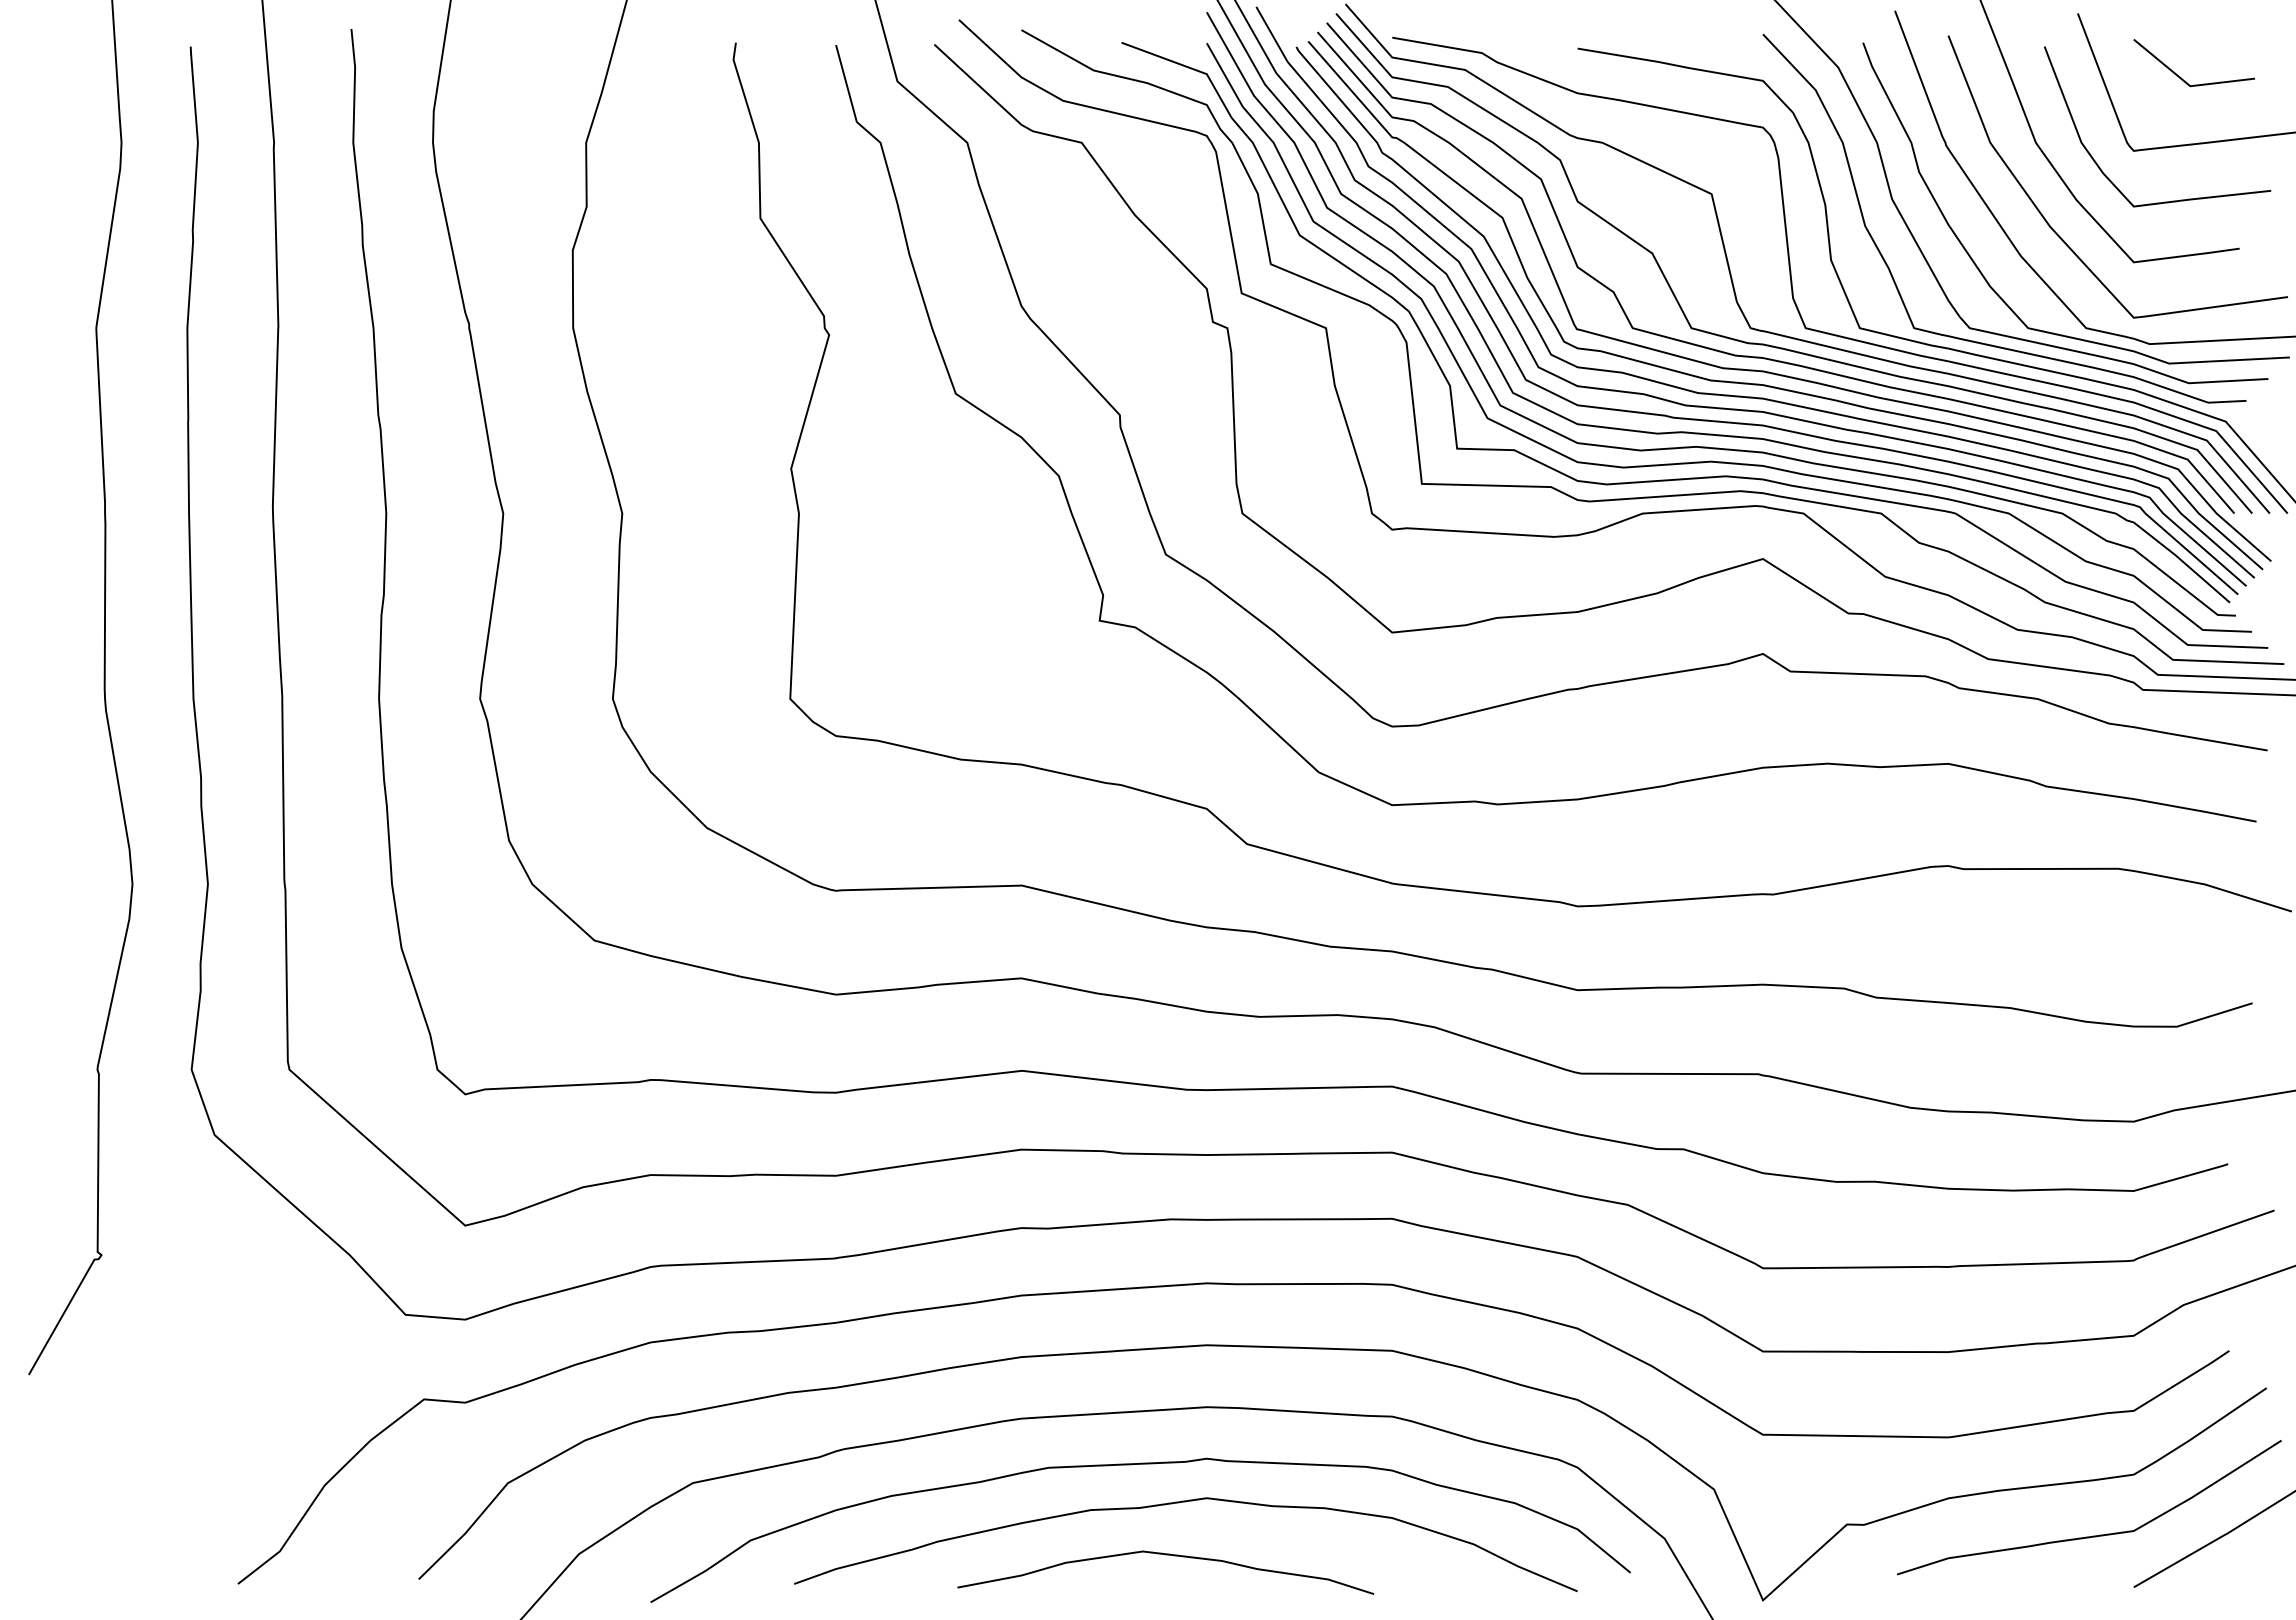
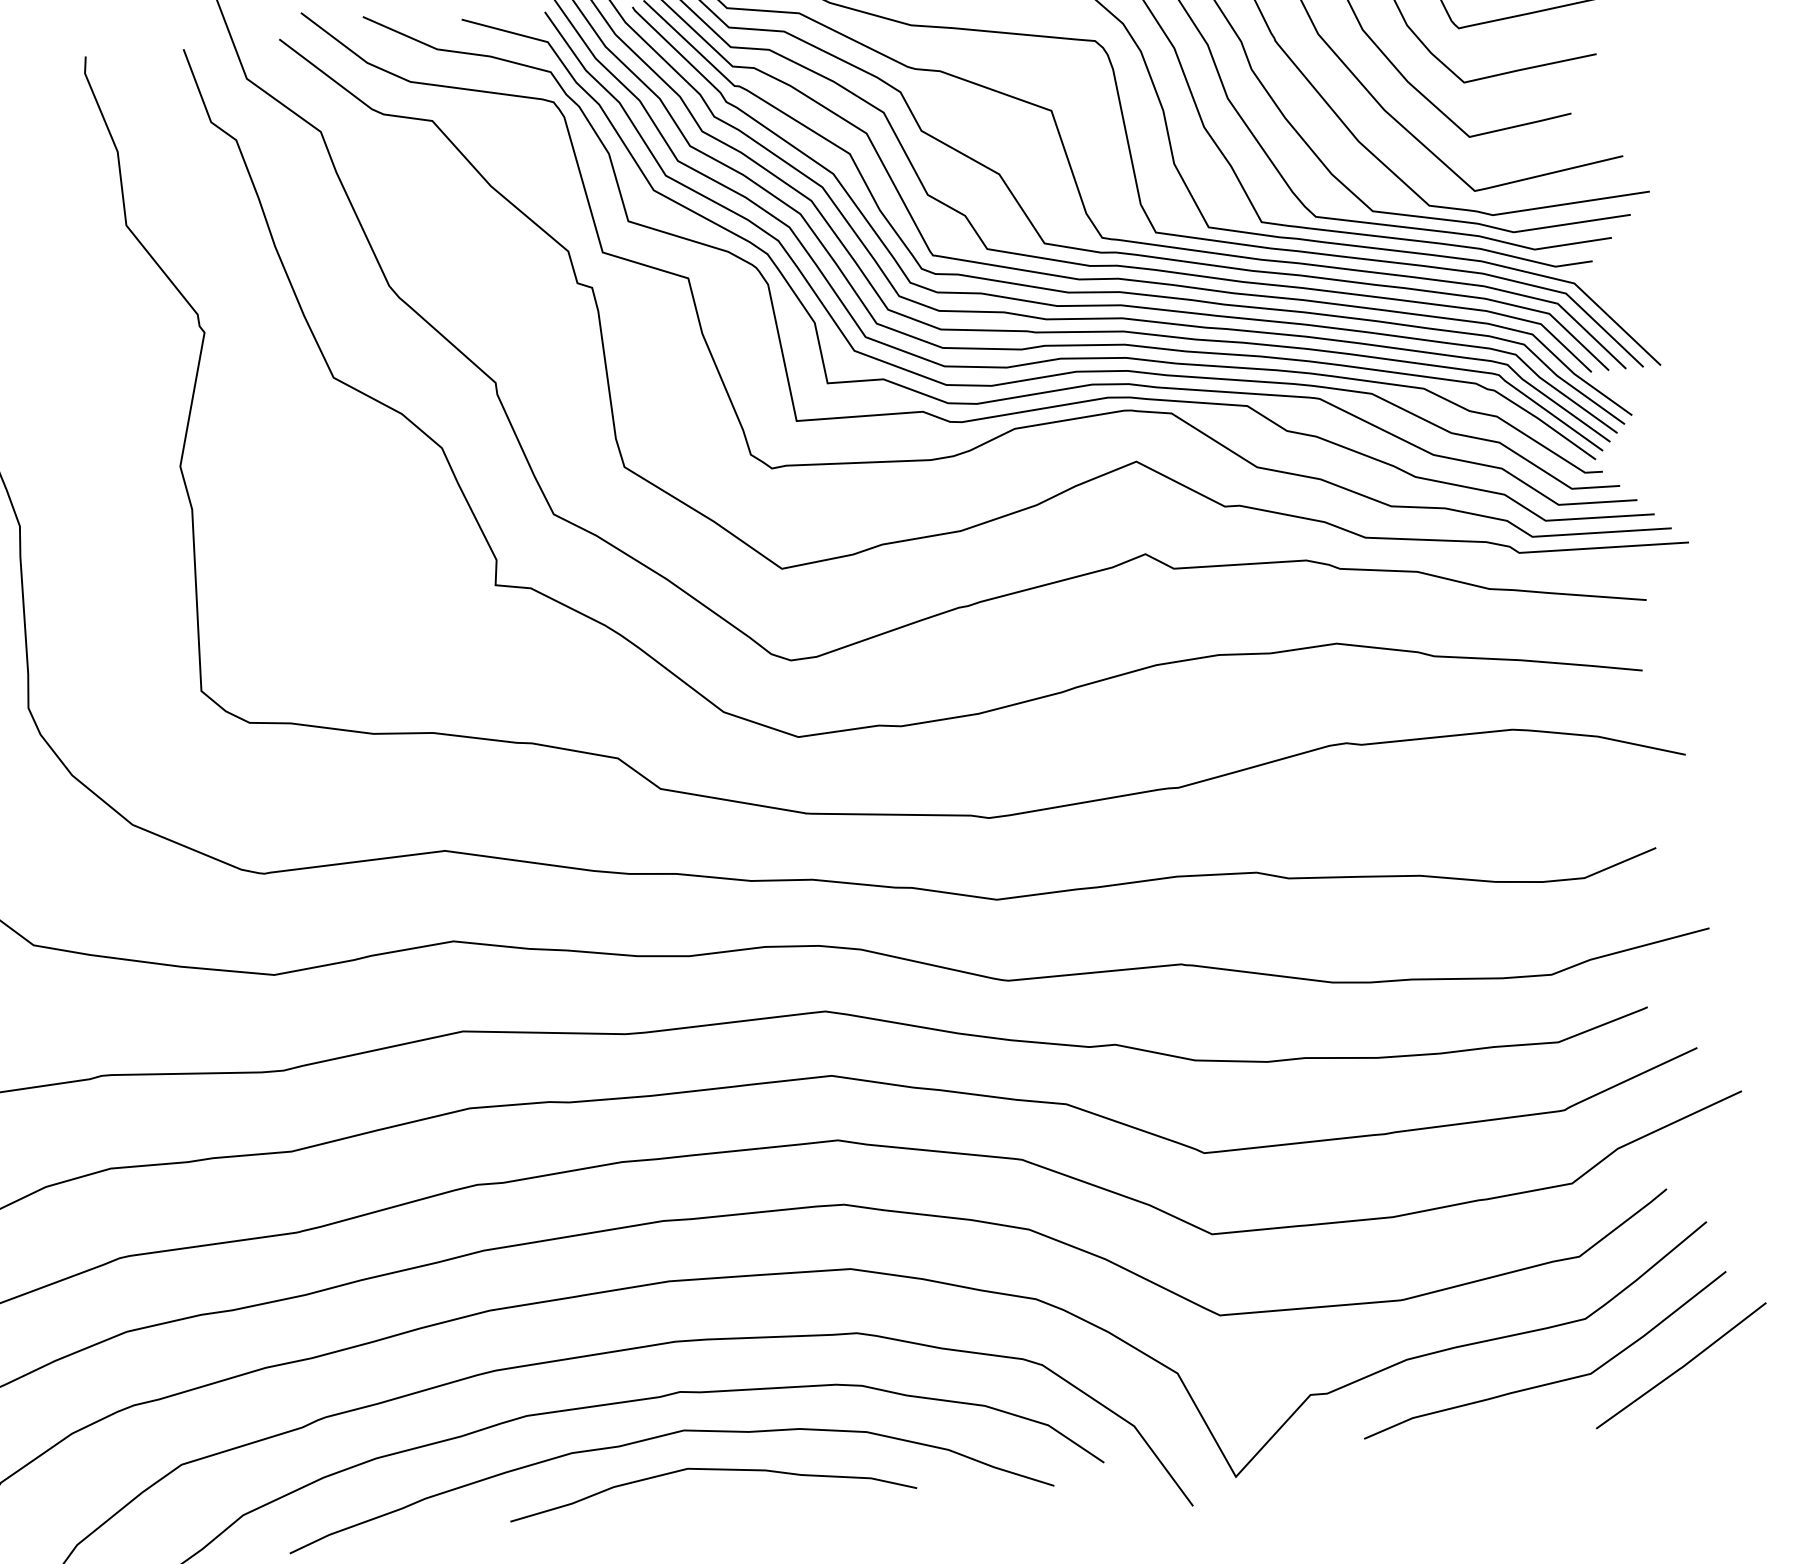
curve: (1165, 1555) -> (710, 1470), moved

